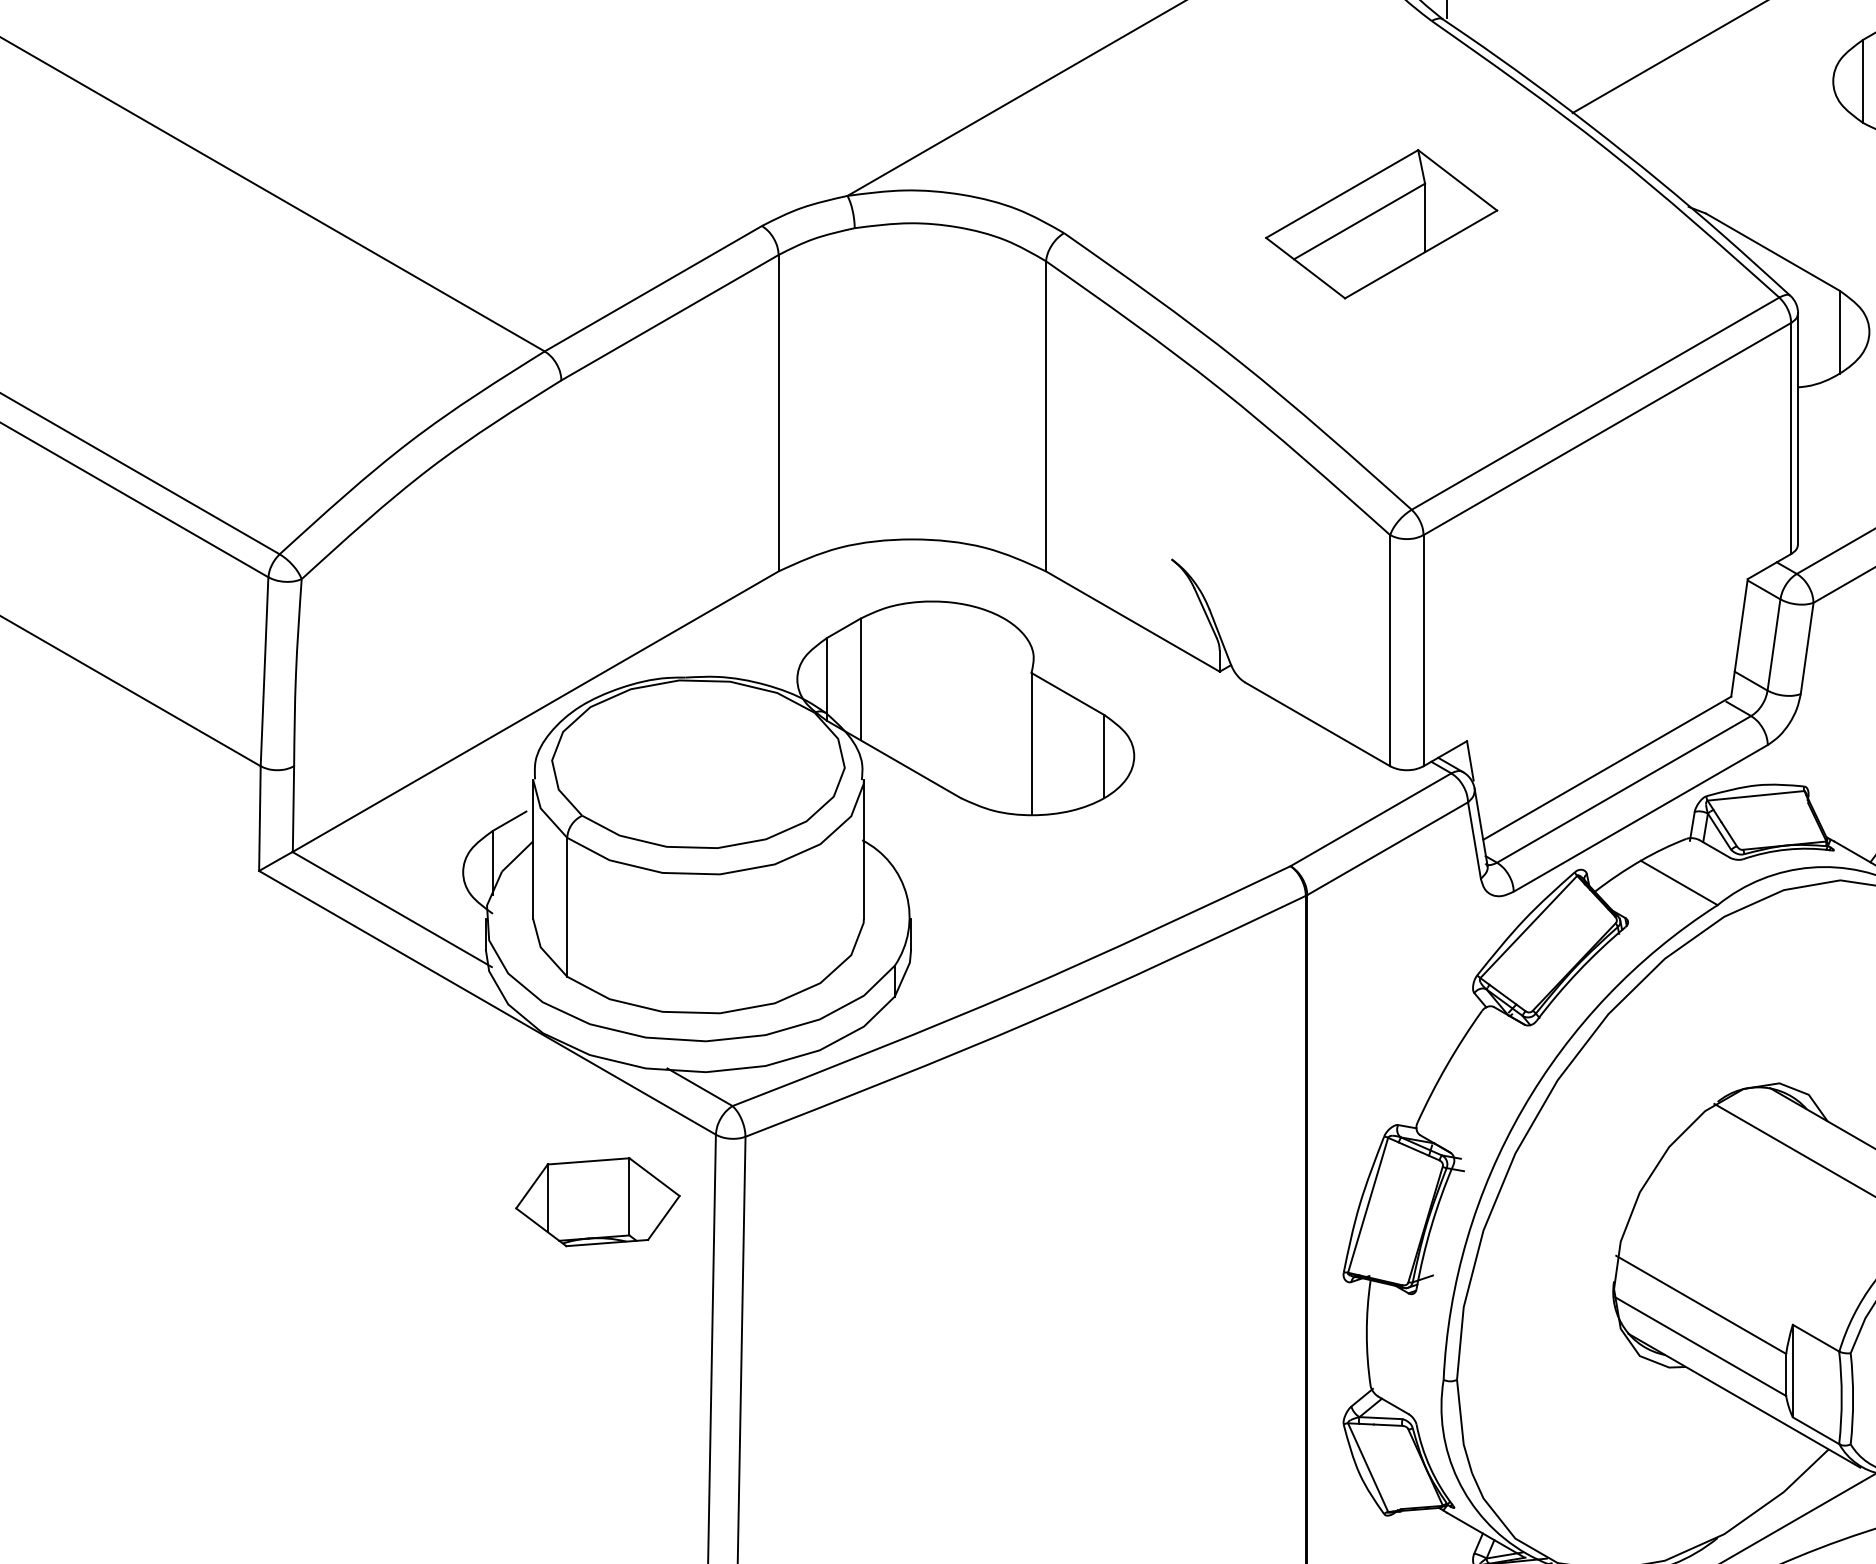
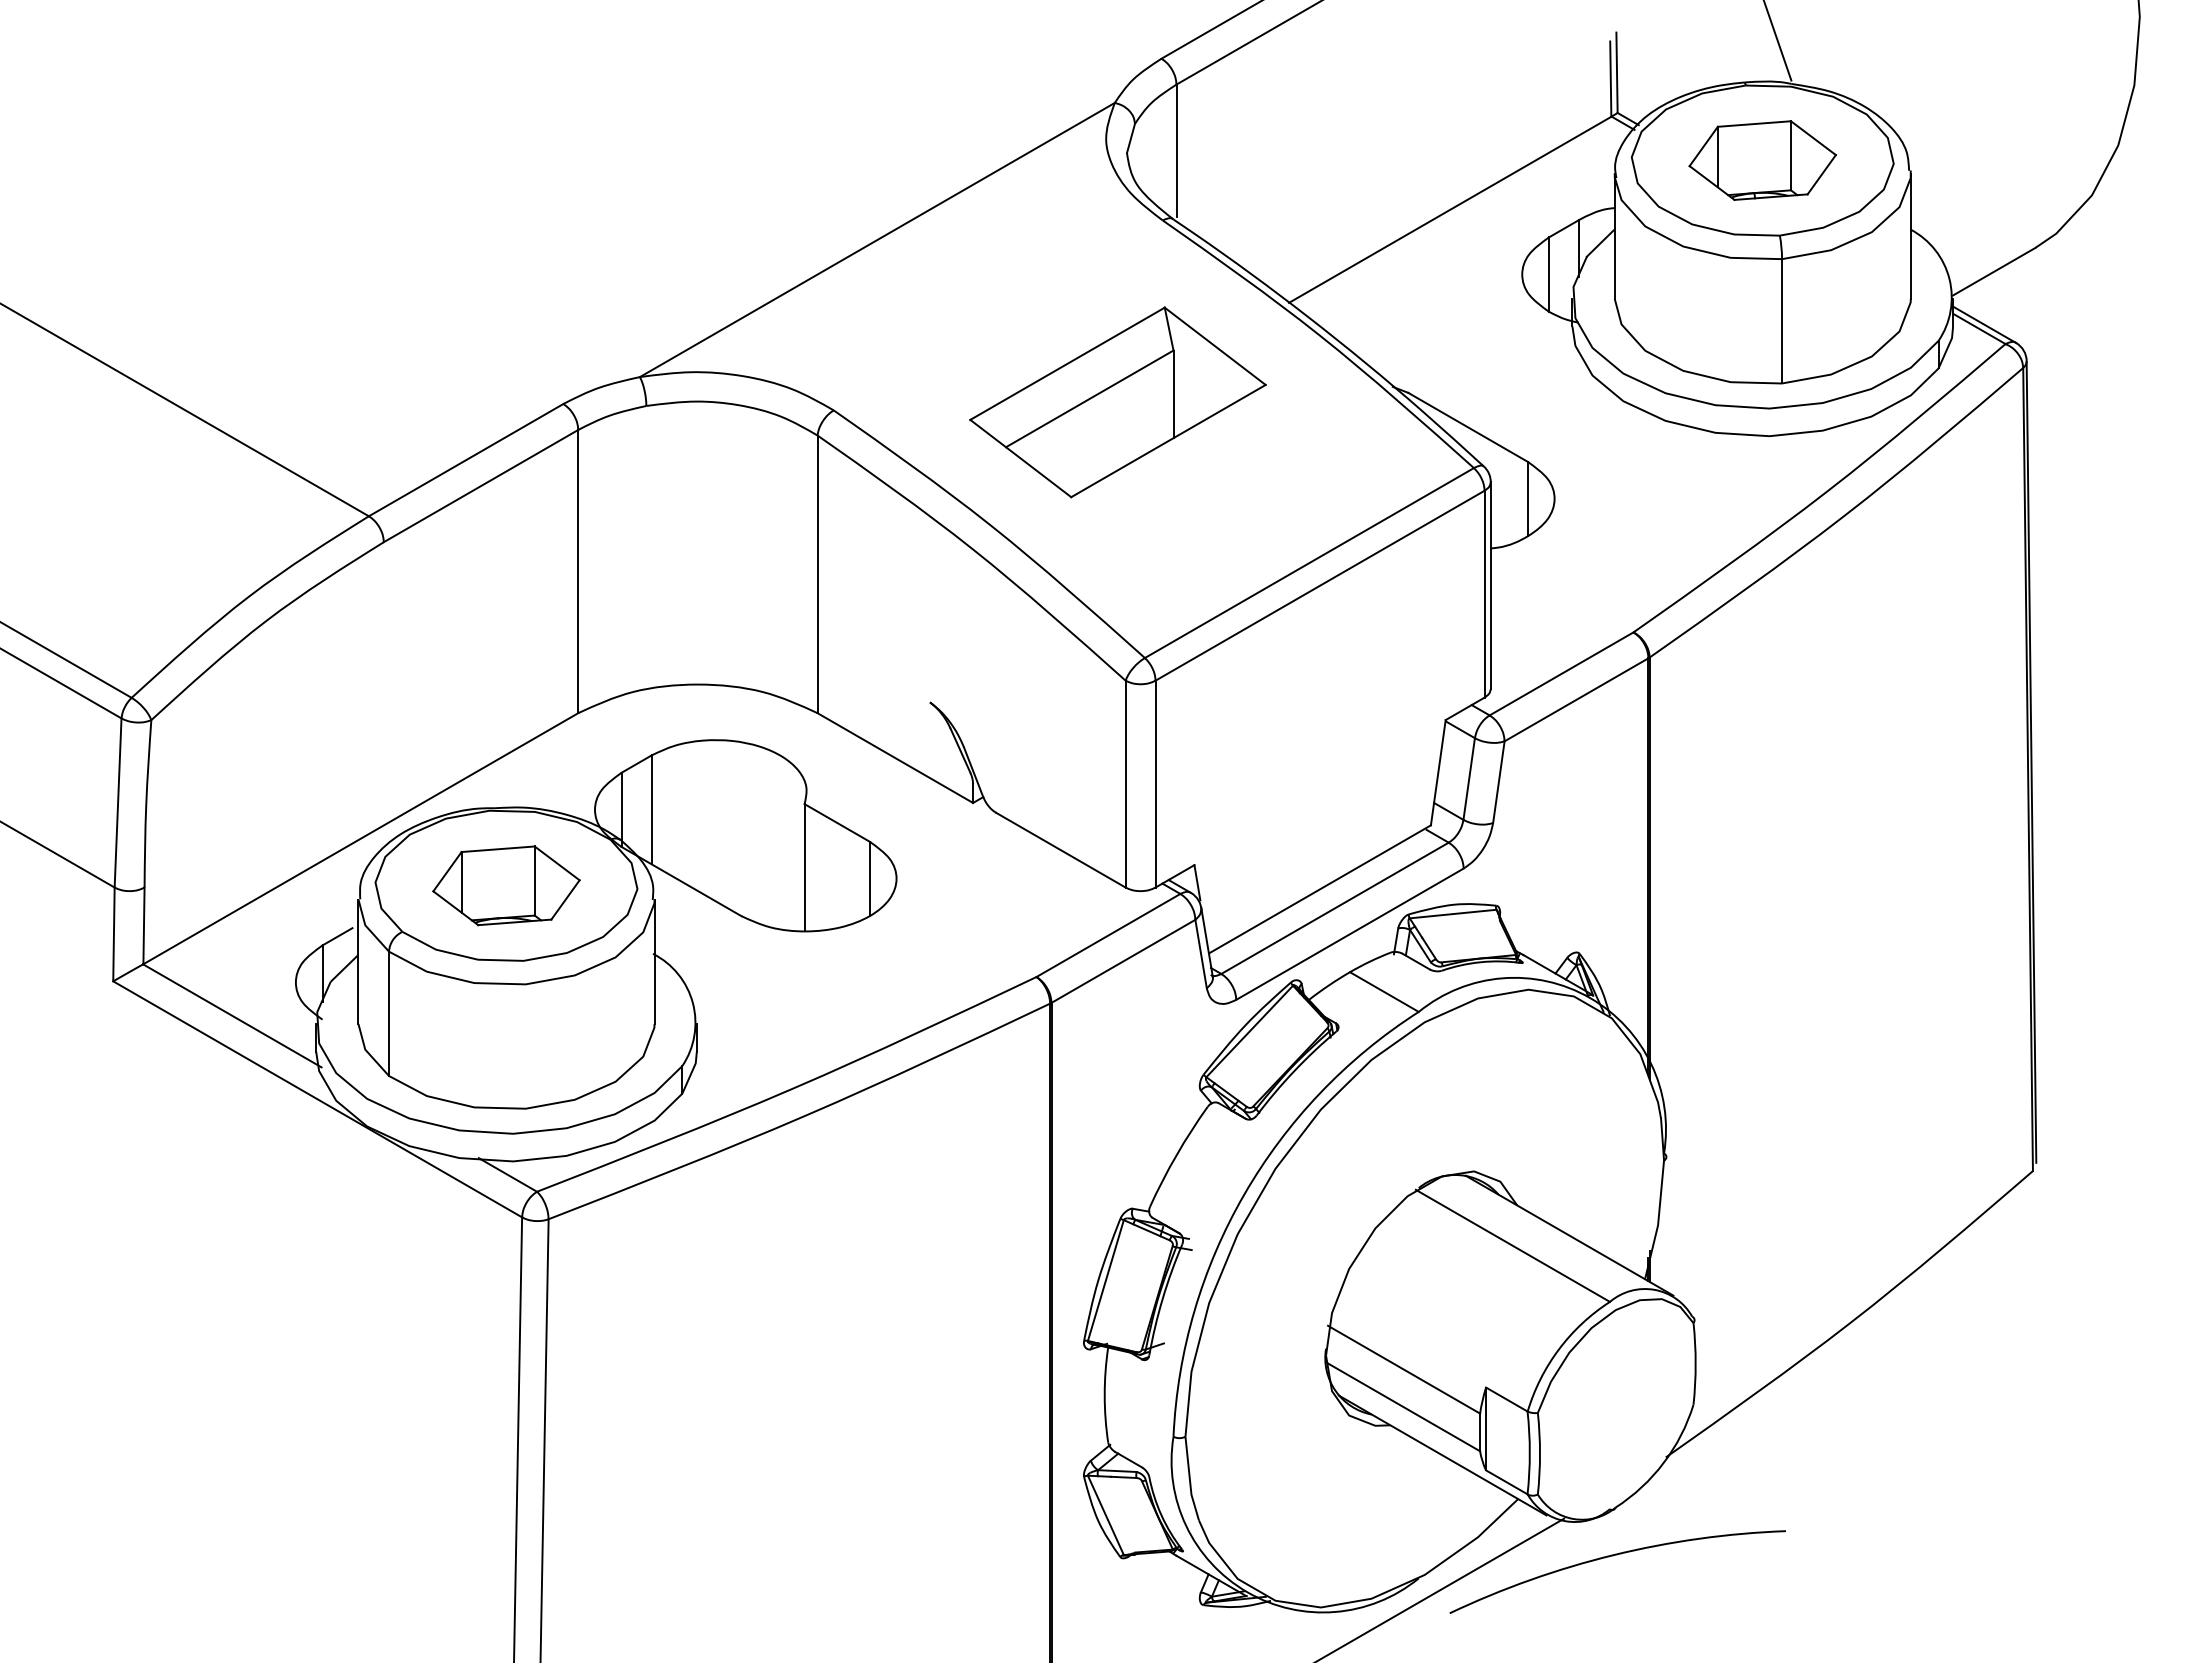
part: (1381, 224) -> (1117, 402), size x1.43
part: (597, 1201) -> (506, 885), moved

